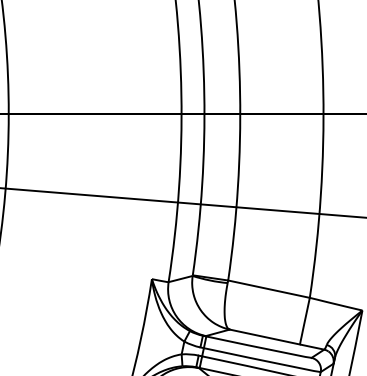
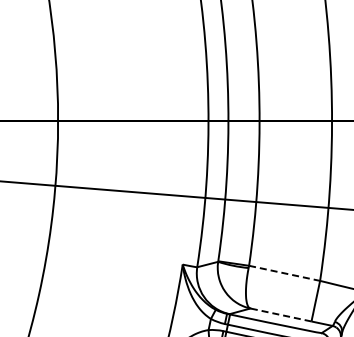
line: (270, 289) -> (285, 273), solid -> dashed
line: (264, 336) -> (280, 314), solid -> dashed

